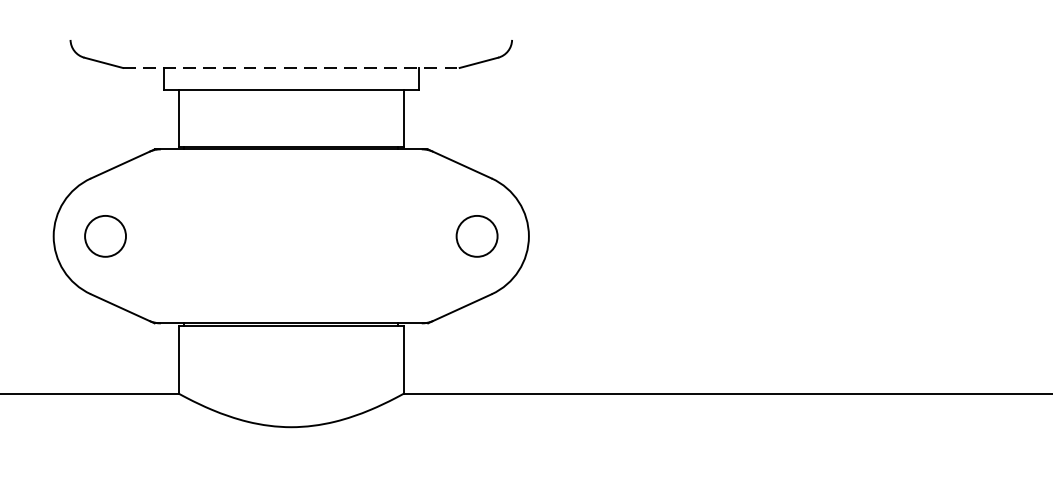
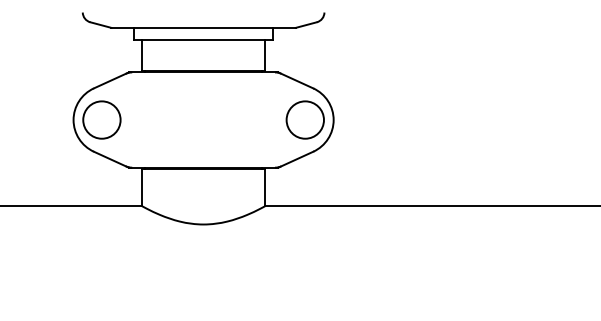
line: (292, 67) -> (204, 27), dashed -> solid
circle: (104, 235) -> (101, 119), size x1.67
circle: (475, 235) -> (304, 119), size x1.67

